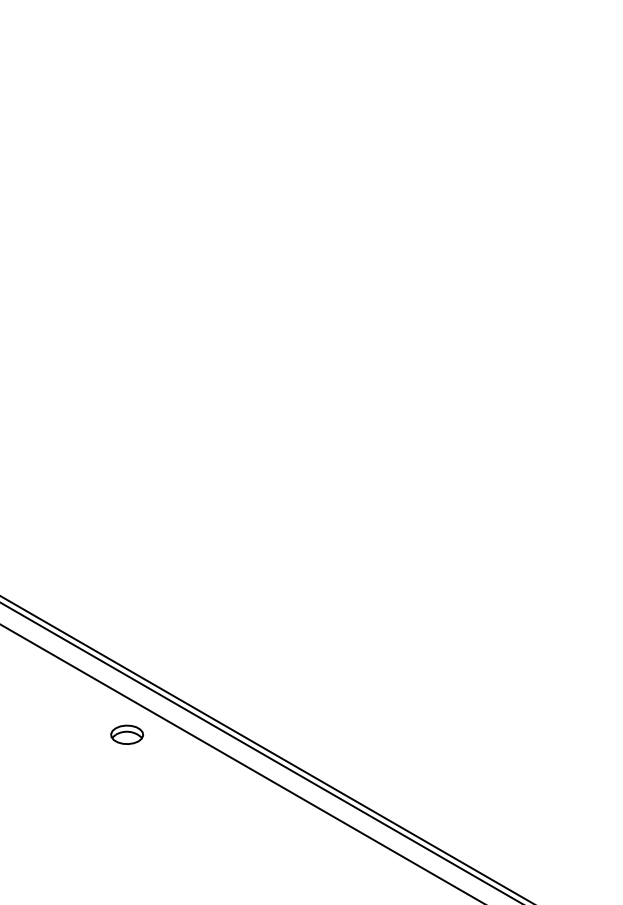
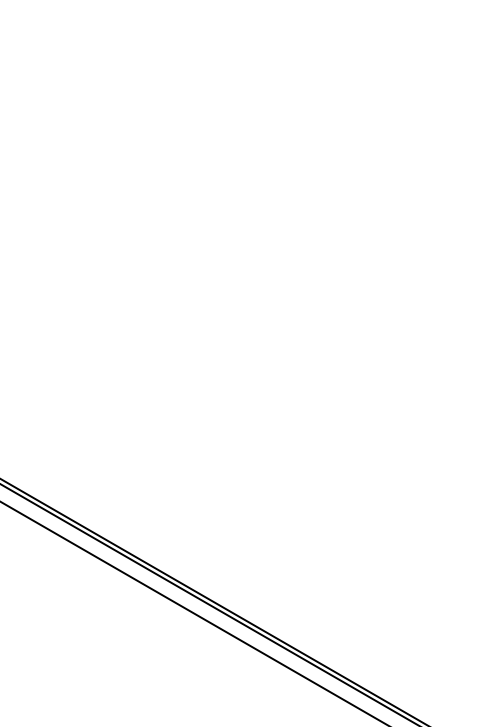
part: (127, 734) -> (102, 589), removed

